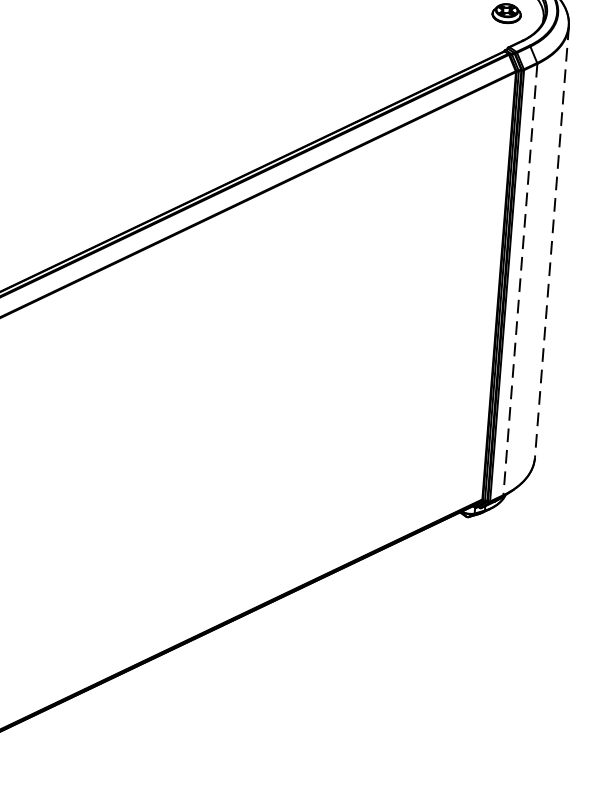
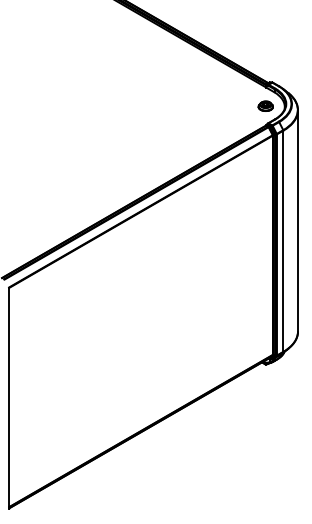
line: (552, 241) -> (298, 220), dashed -> solid
line: (520, 280) -> (283, 241), dashed -> solid

